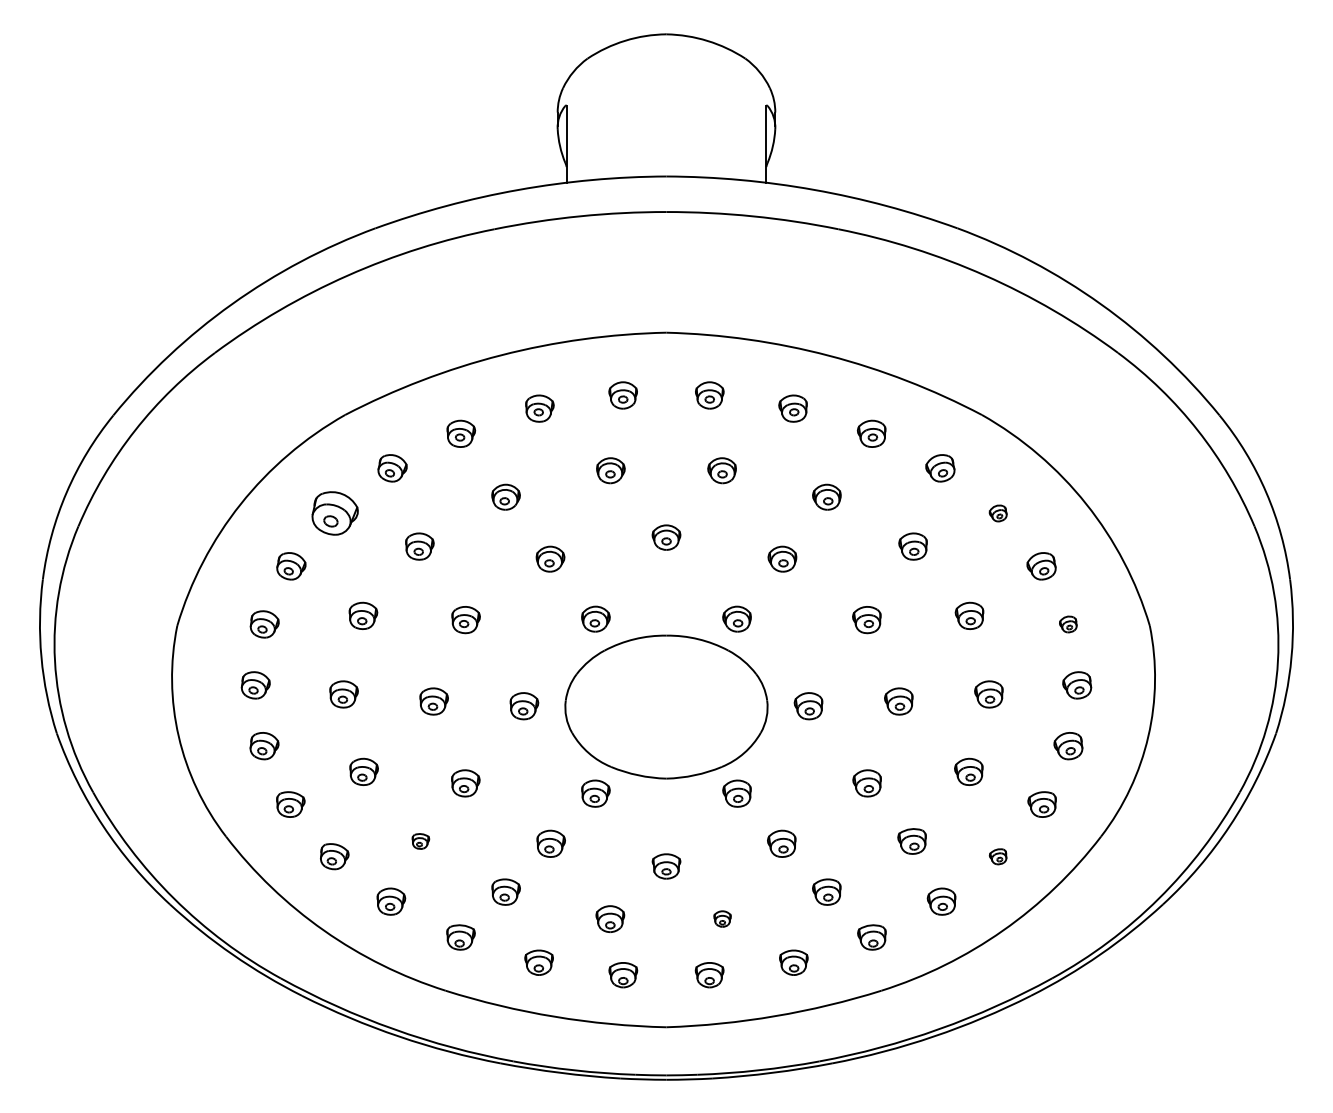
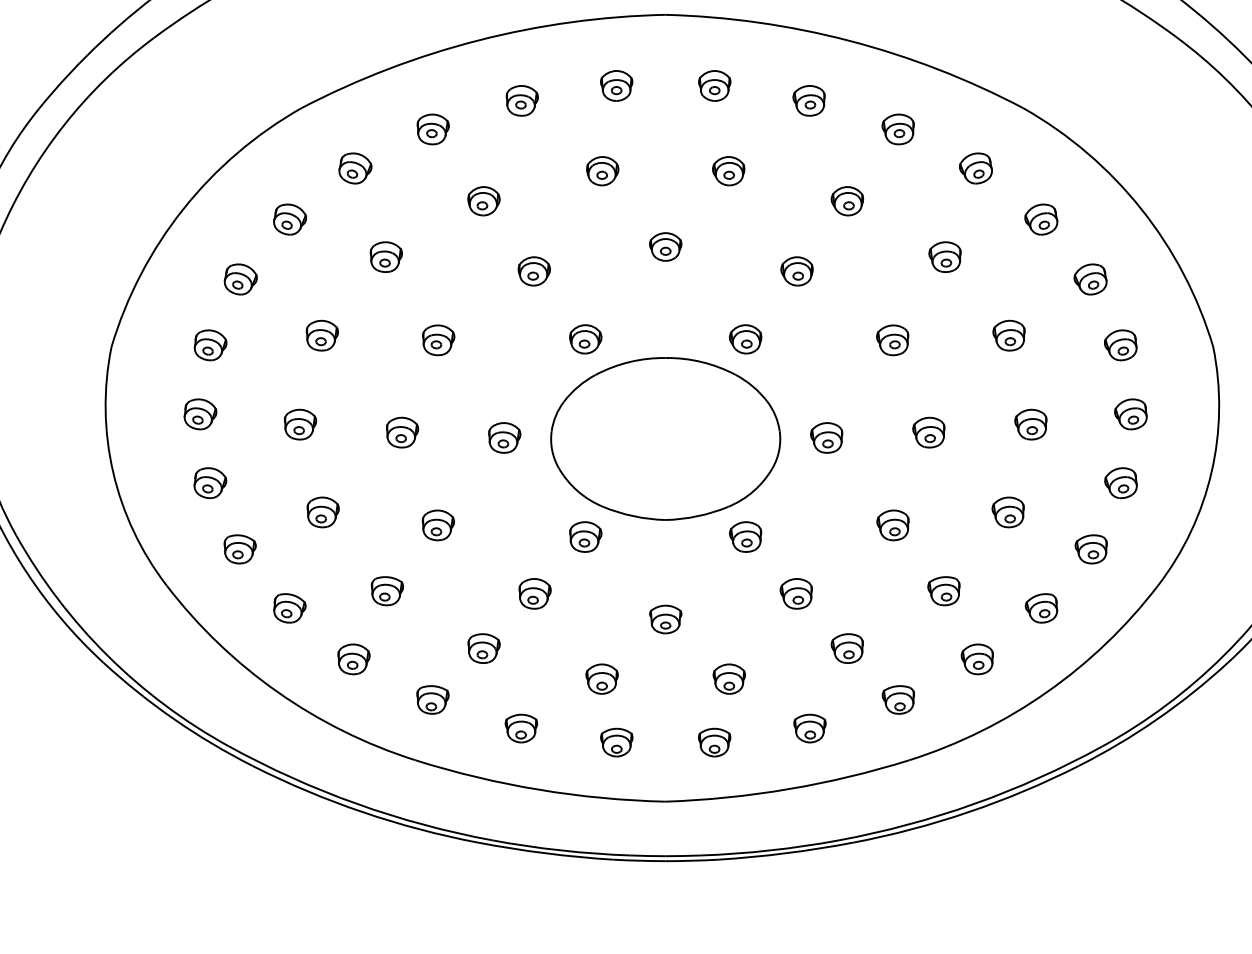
part: (334, 513) -> (289, 219), size x0.62
part: (998, 513) -> (1041, 219), size x1.67
part: (1068, 624) -> (1121, 345), size x1.67
part: (420, 841) -> (387, 591), size x1.67
part: (997, 856) -> (1040, 608), size x1.67
part: (722, 918) -> (729, 678), size x1.67

